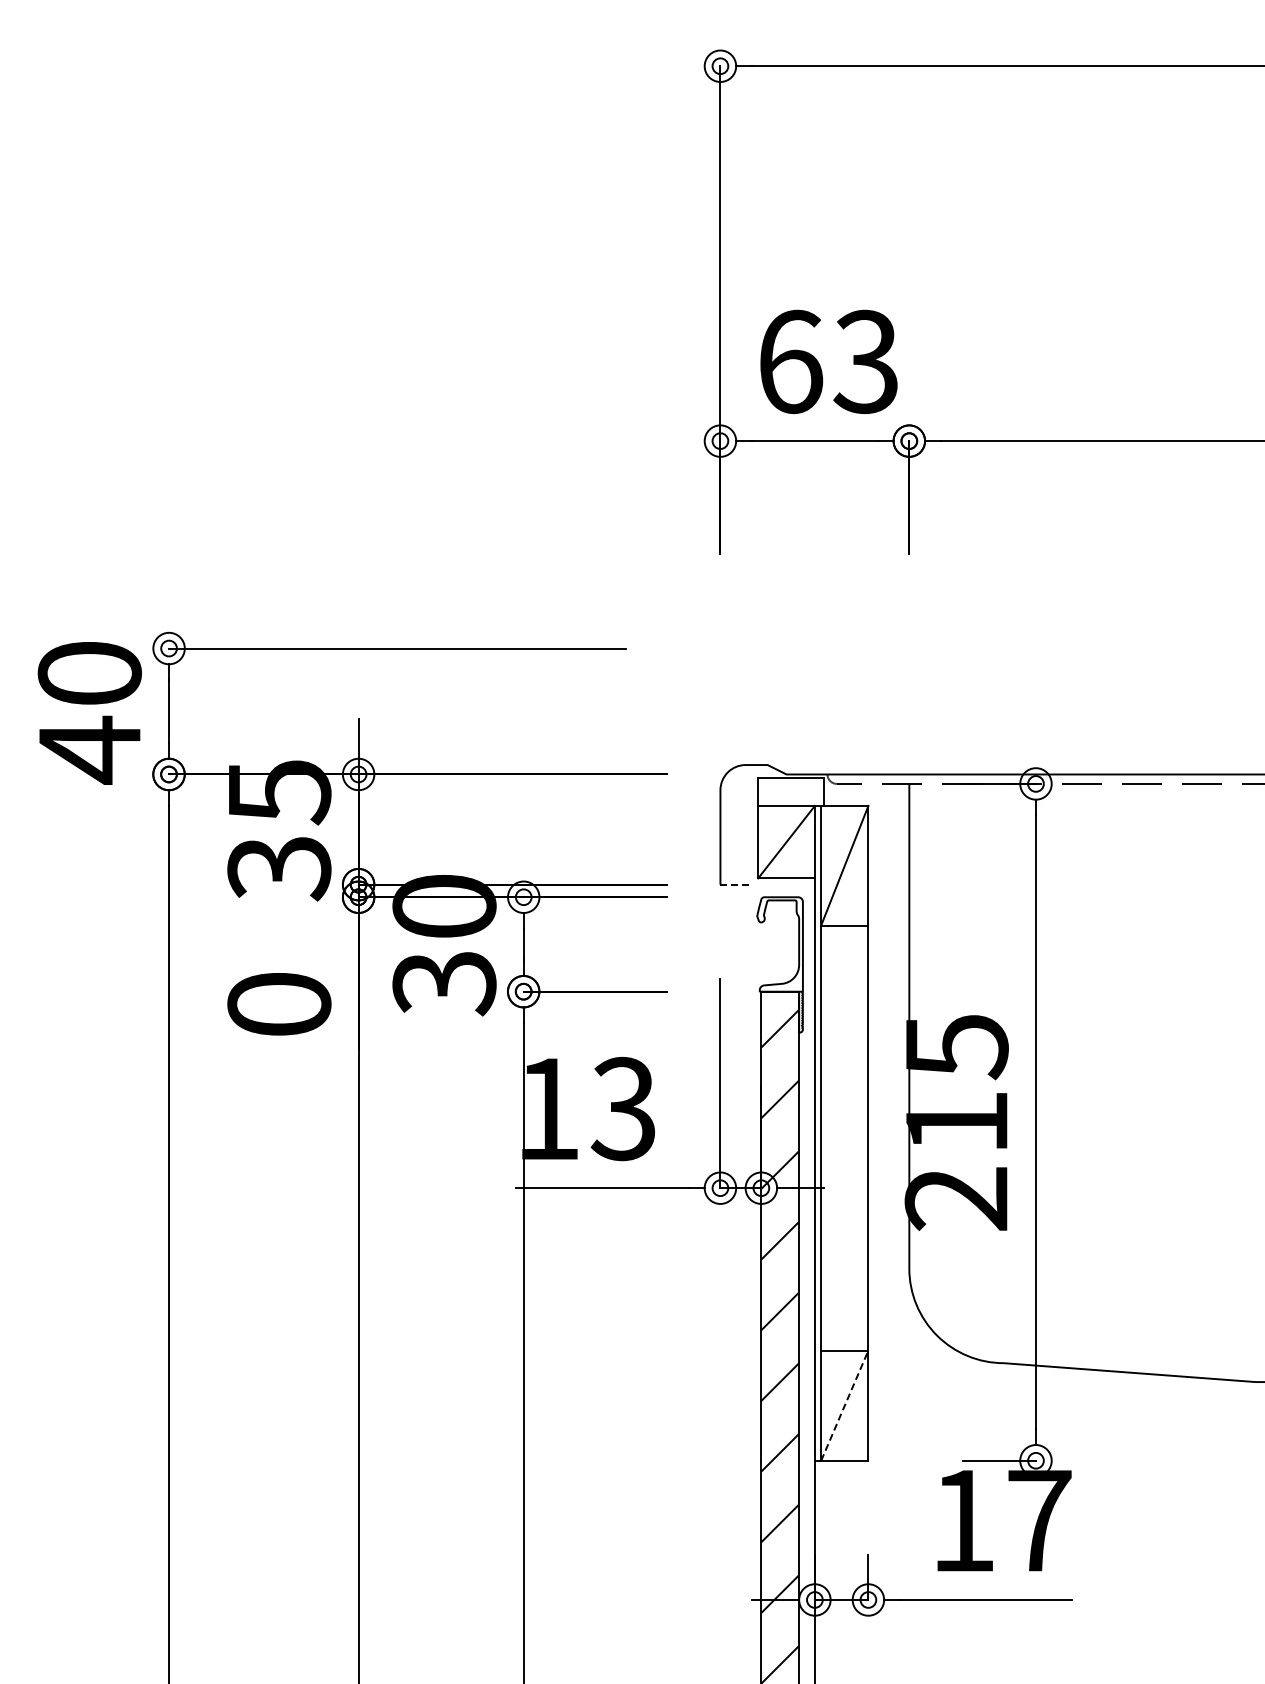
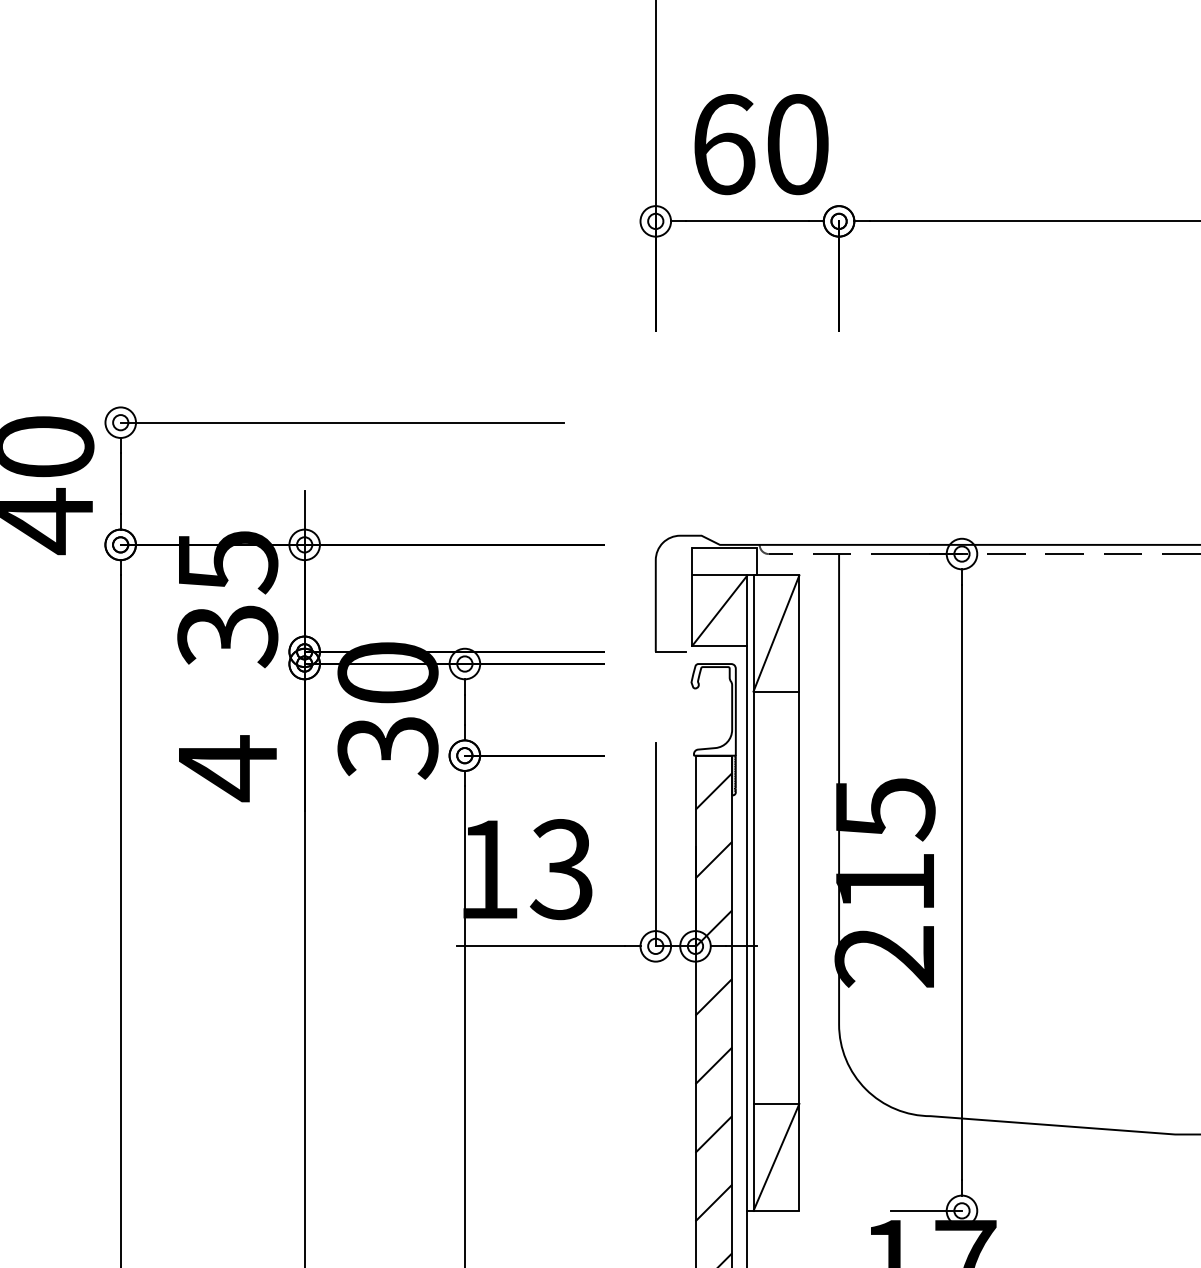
text: (865, 361) -> (796, 144), 63 -> 60
line: (736, 884) -> (671, 651), dashed -> solid
text: (279, 1004) -> (227, 768), 0 -> 4
line: (844, 1405) -> (776, 1157), dashed -> solid

